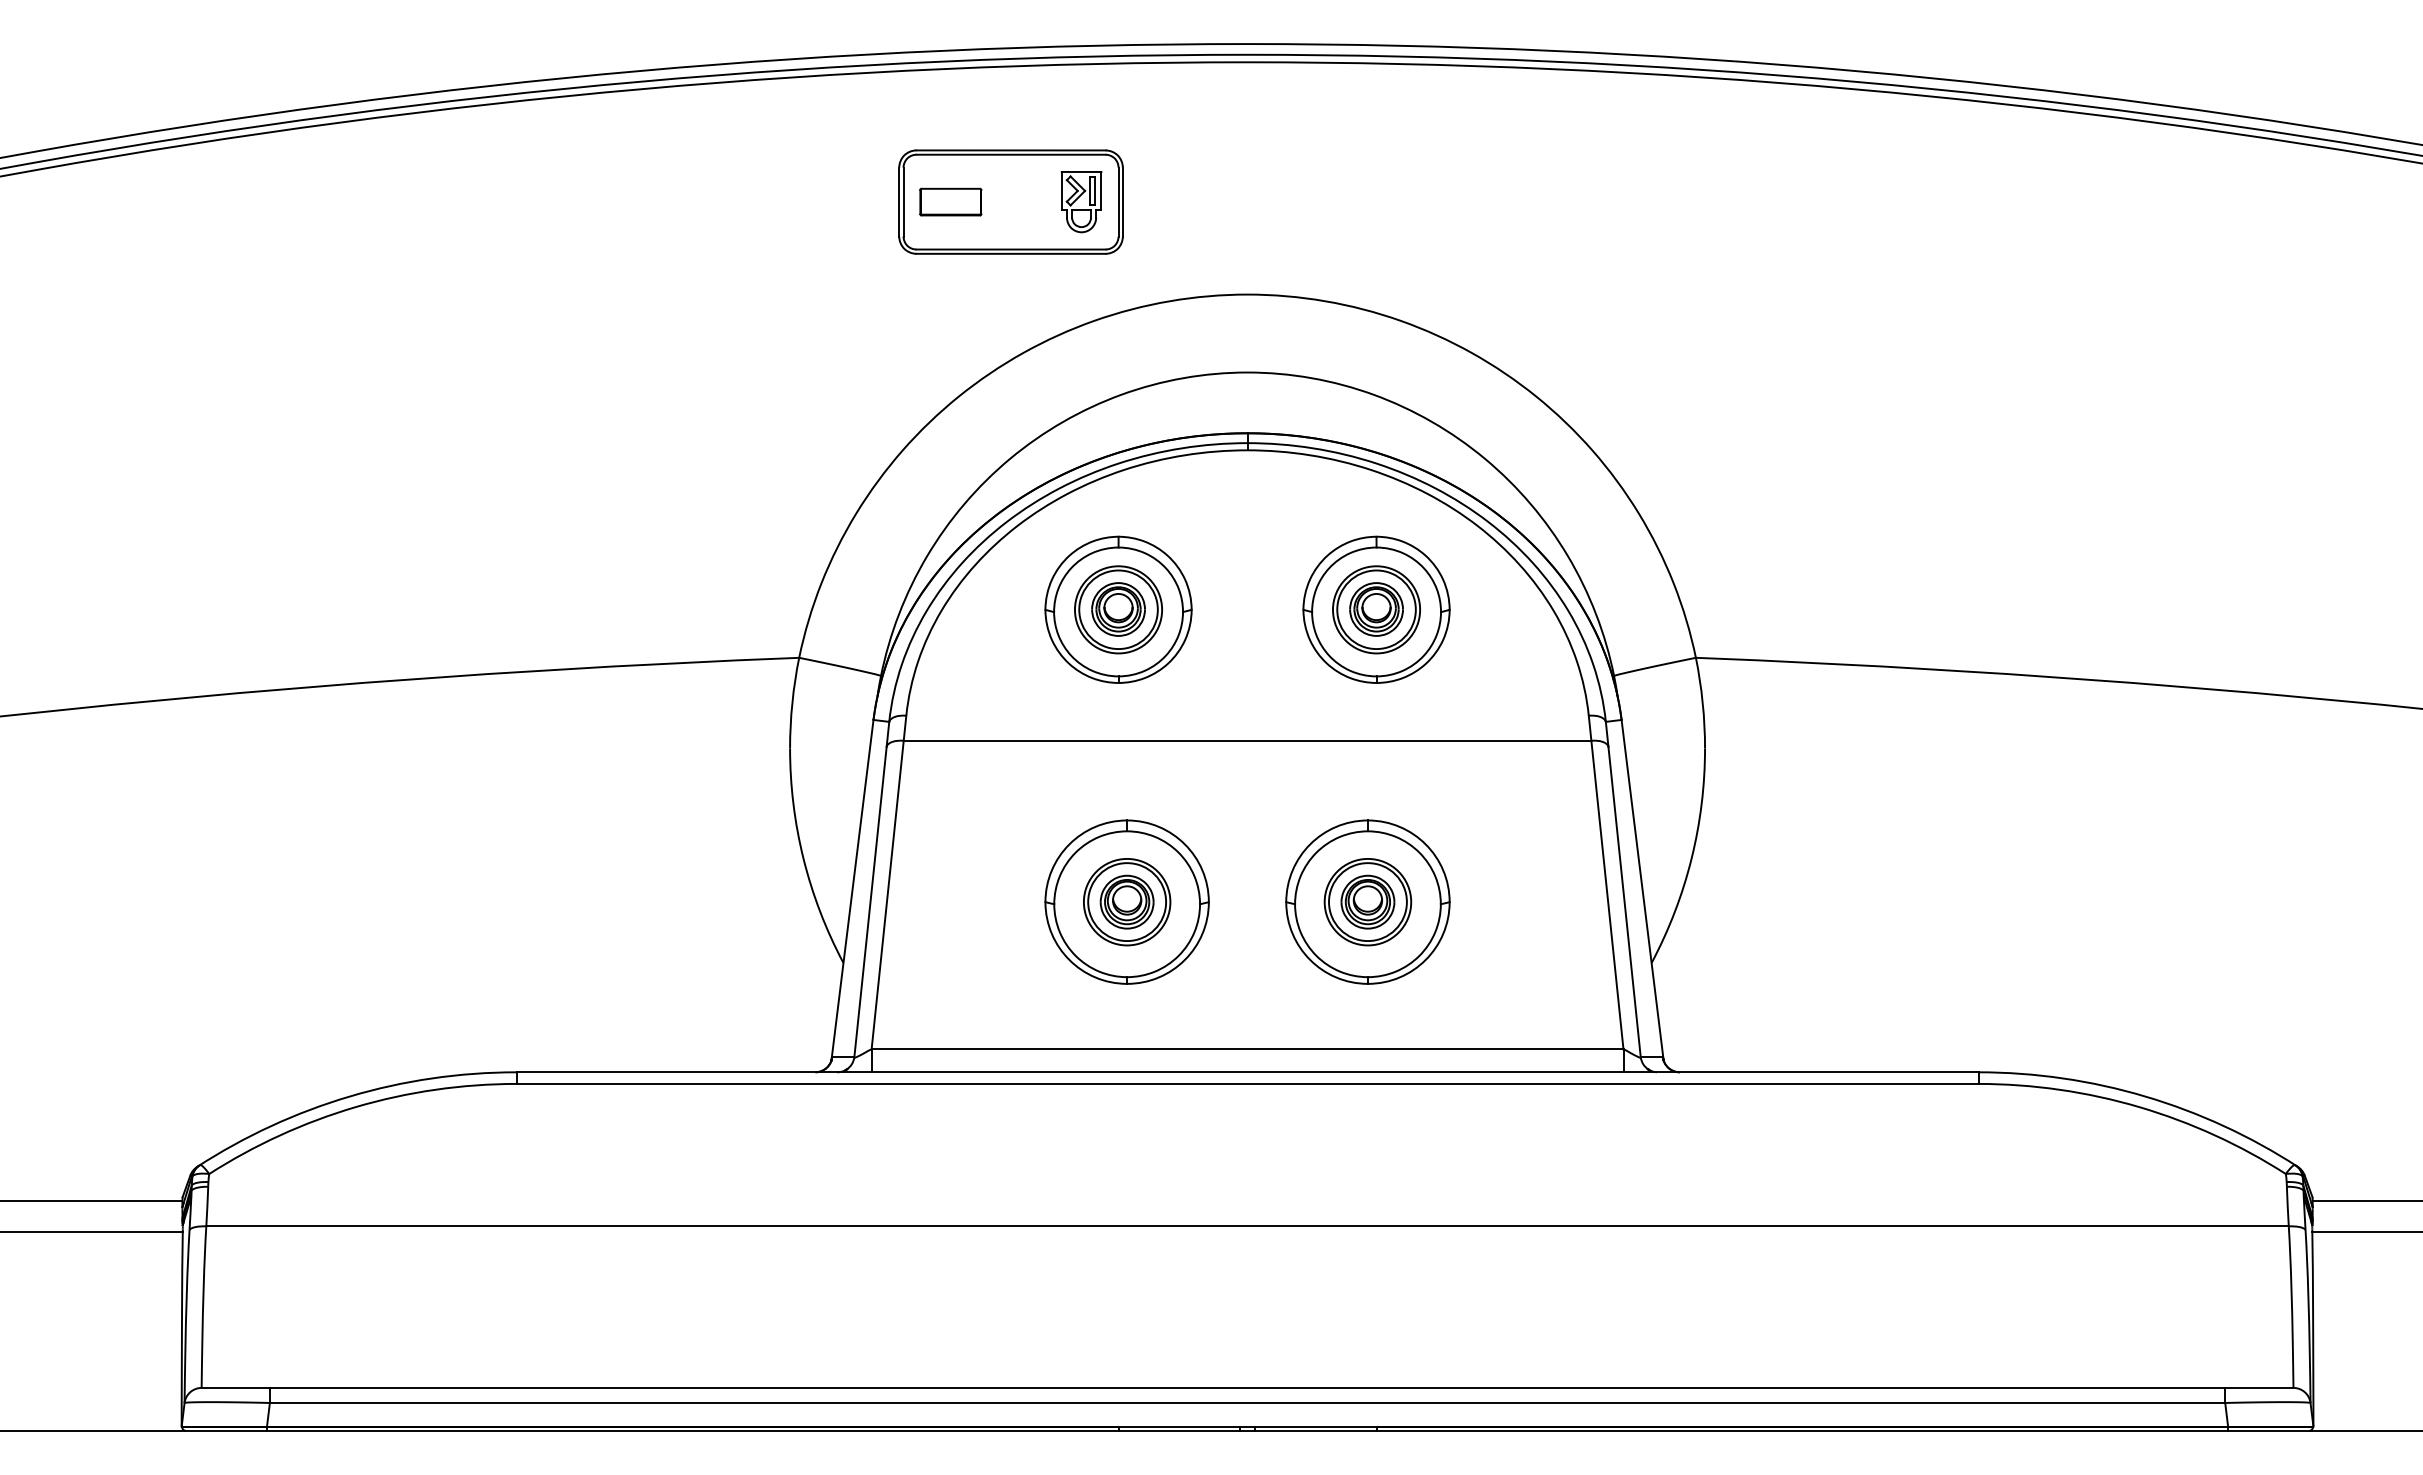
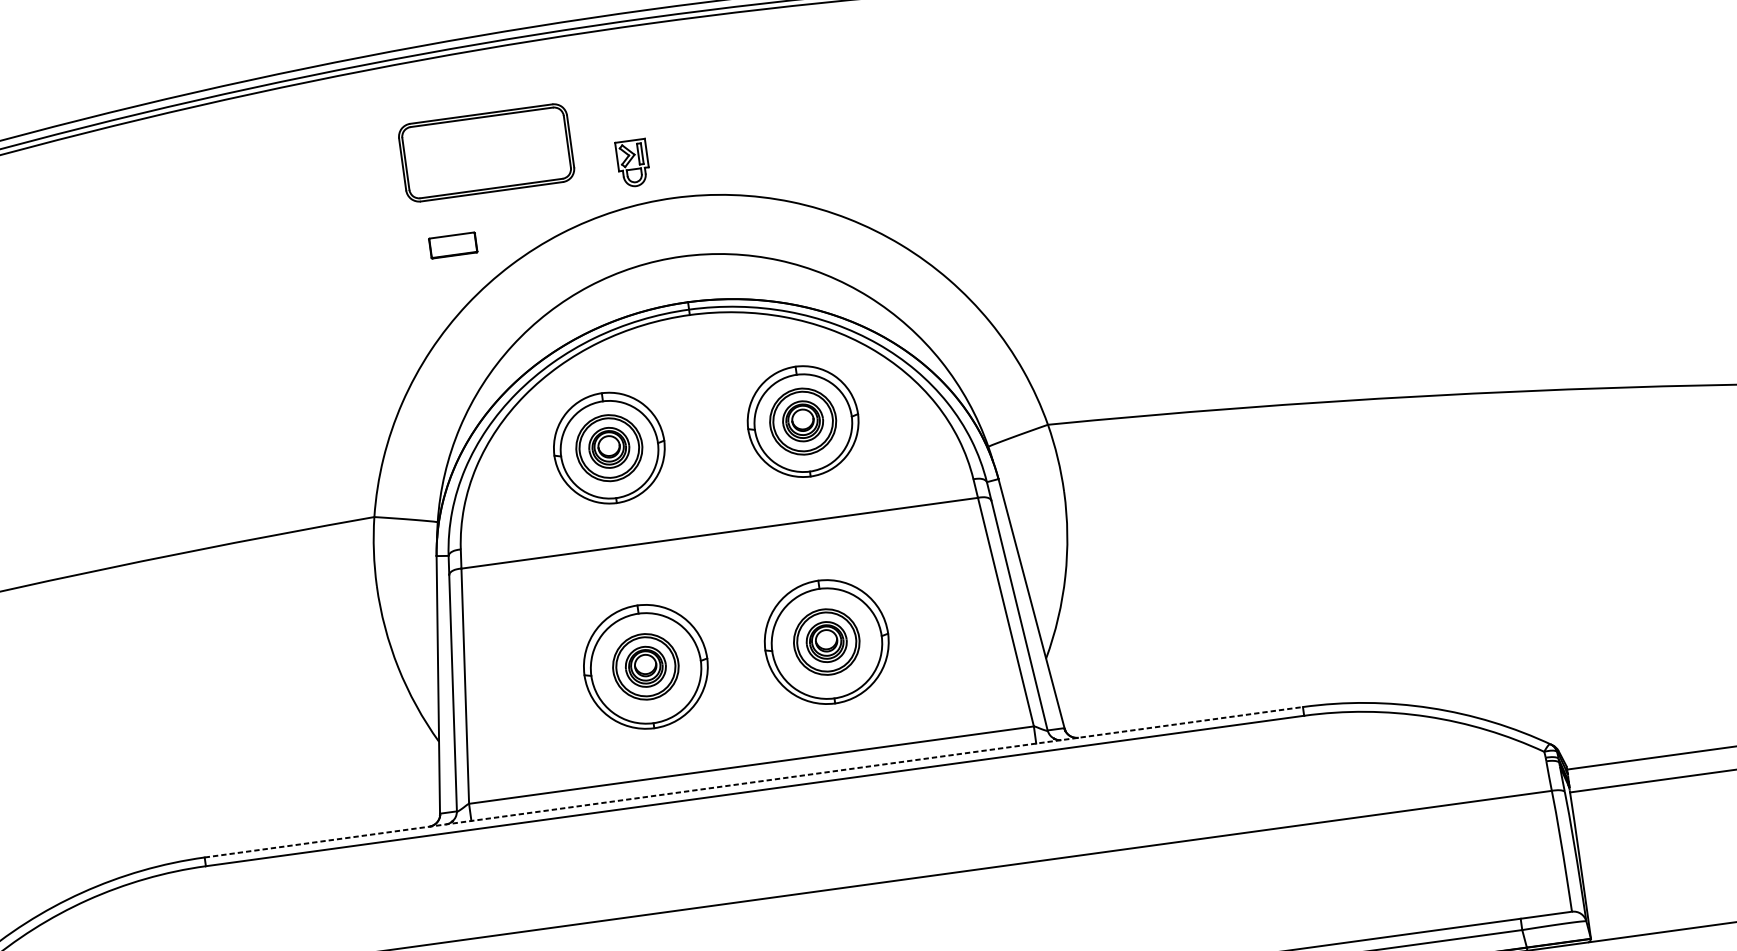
part: (950, 201) -> (452, 245), moved
part: (1081, 202) -> (633, 163), moved
line: (1248, 1072) -> (754, 782), solid -> dashed

